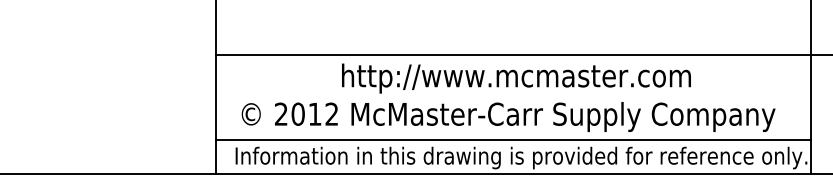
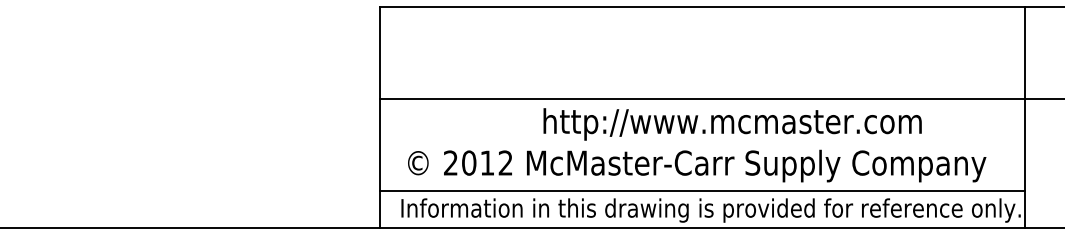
text: (516, 78) -> (732, 124), moved

